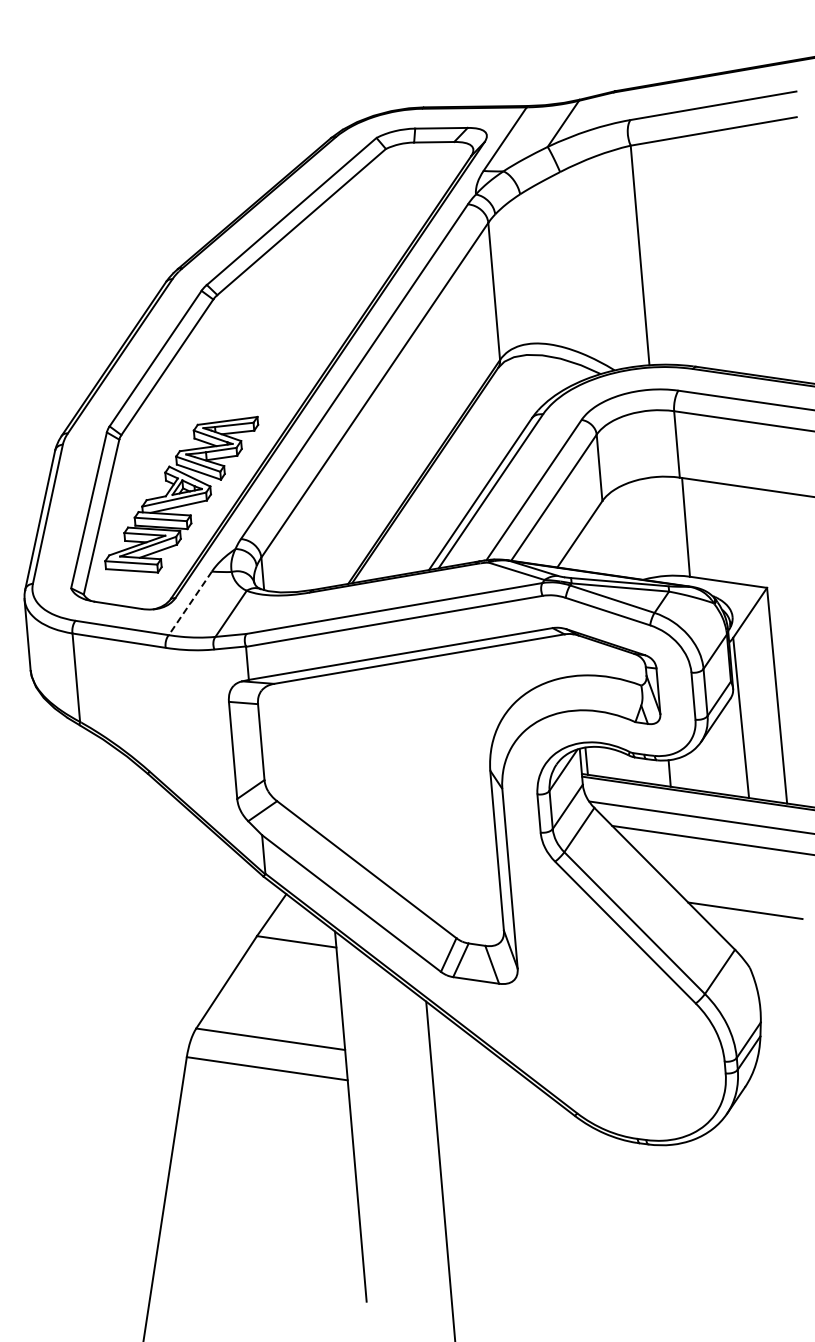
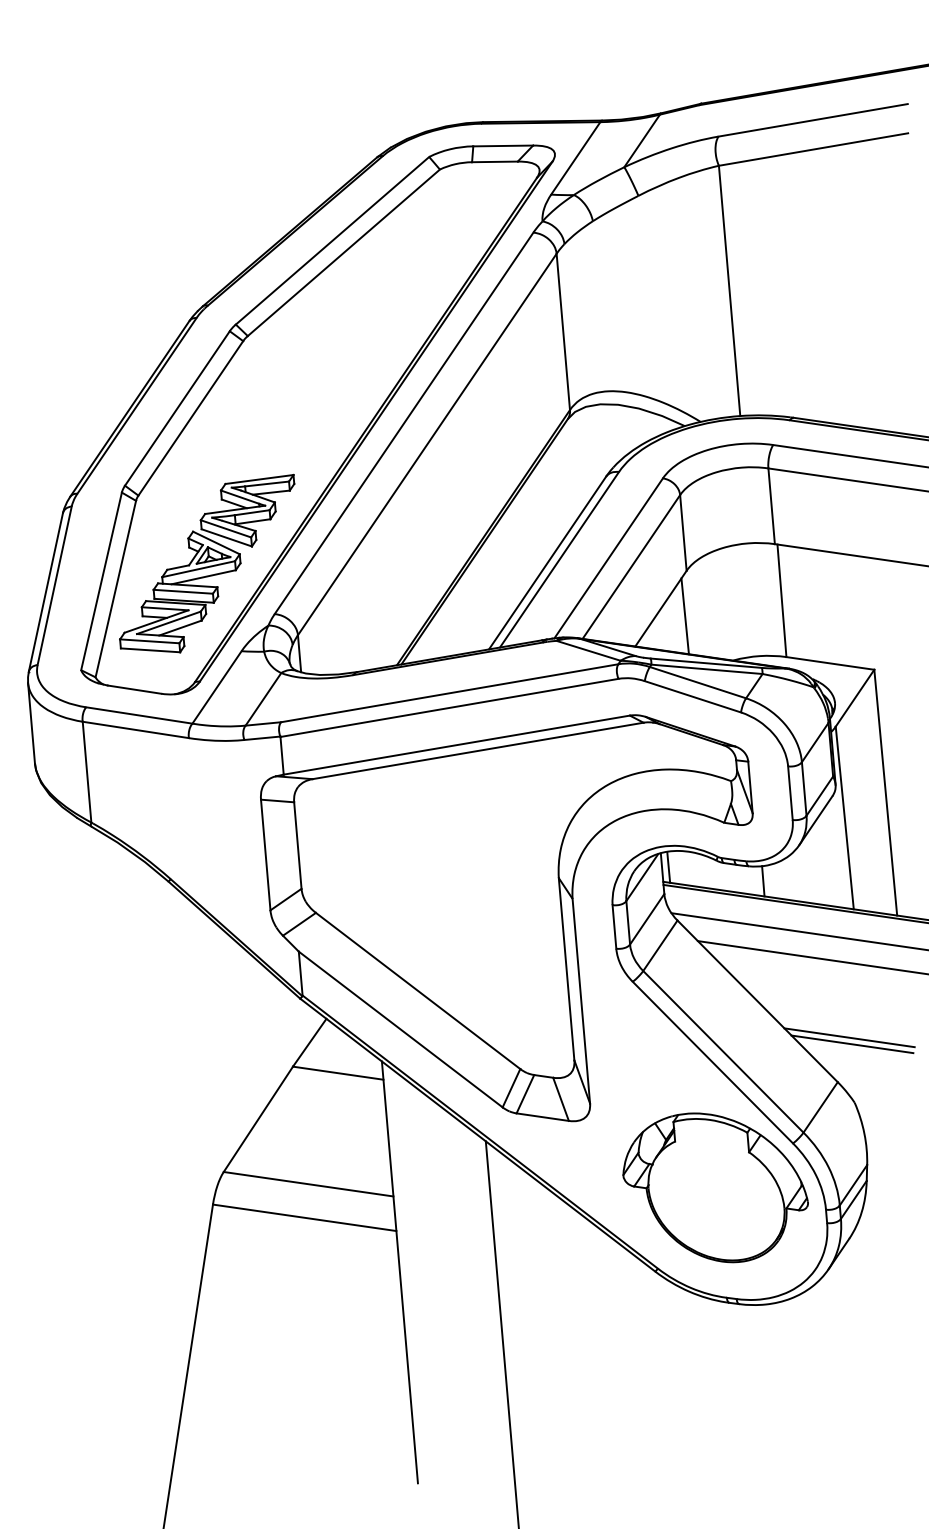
line: (600, 540) -> (684, 615), added
line: (190, 603) -> (217, 687), dashed -> solid
line: (747, 916) -> (851, 1044), added
part: (627, 1042) -> (715, 1187), added

